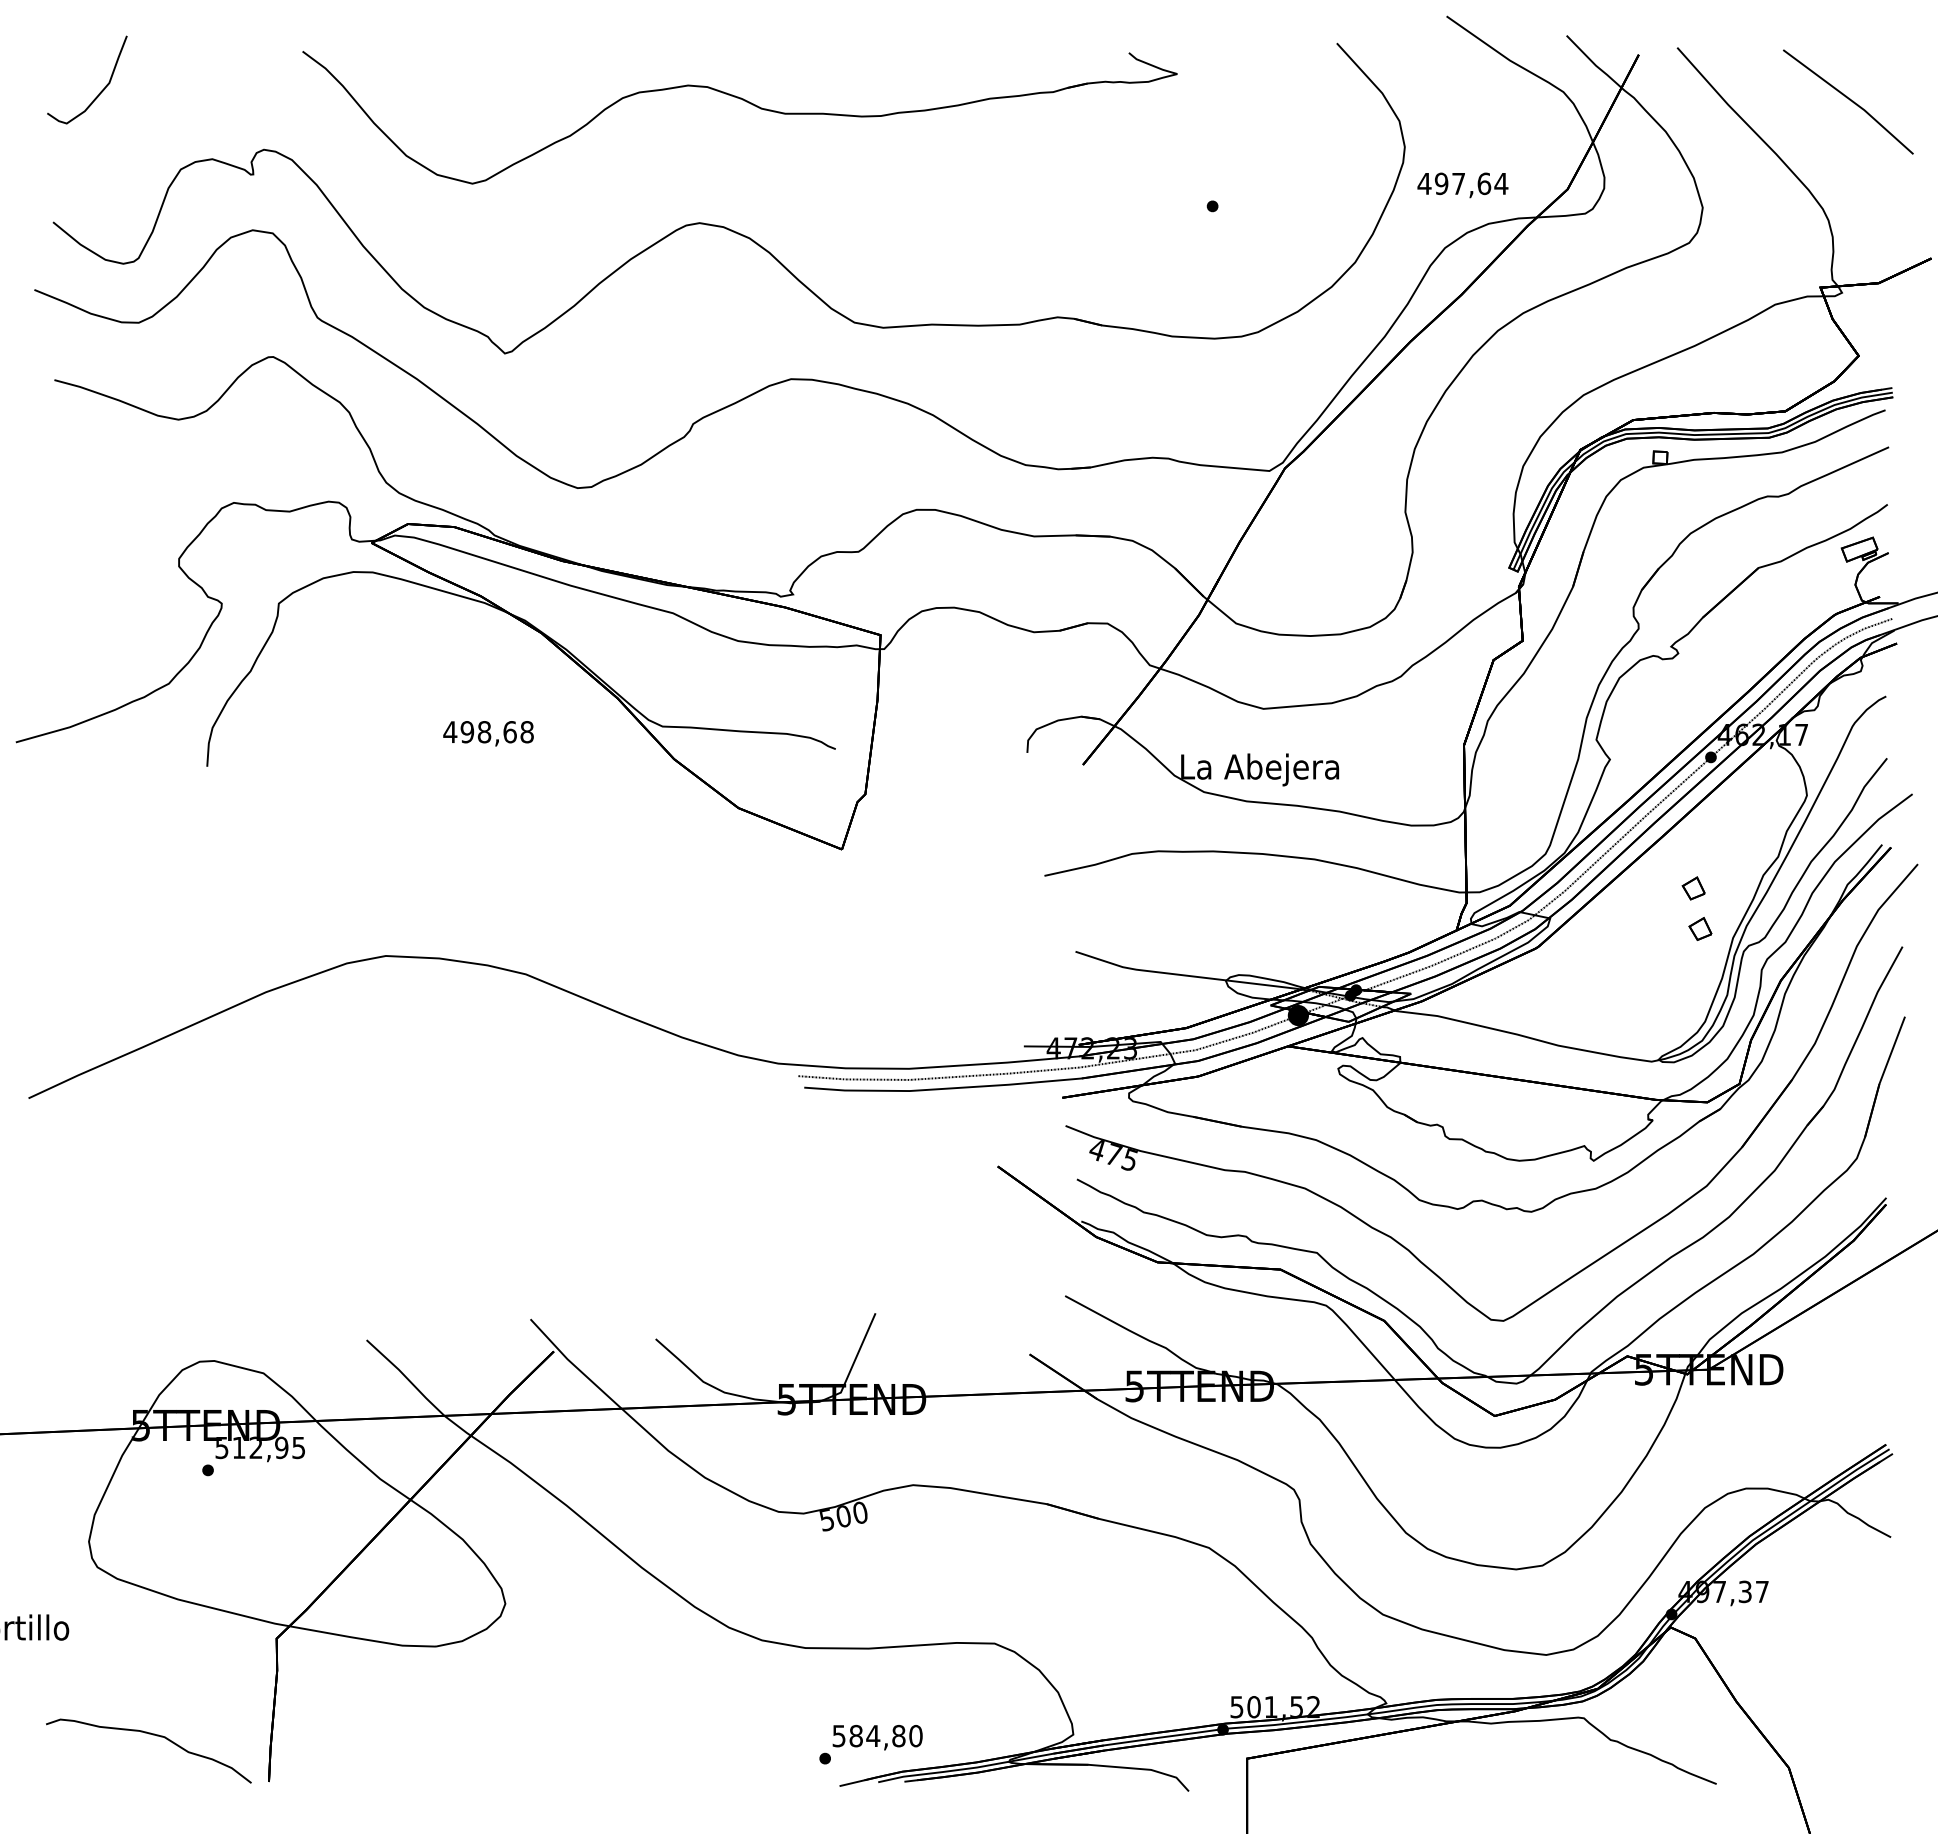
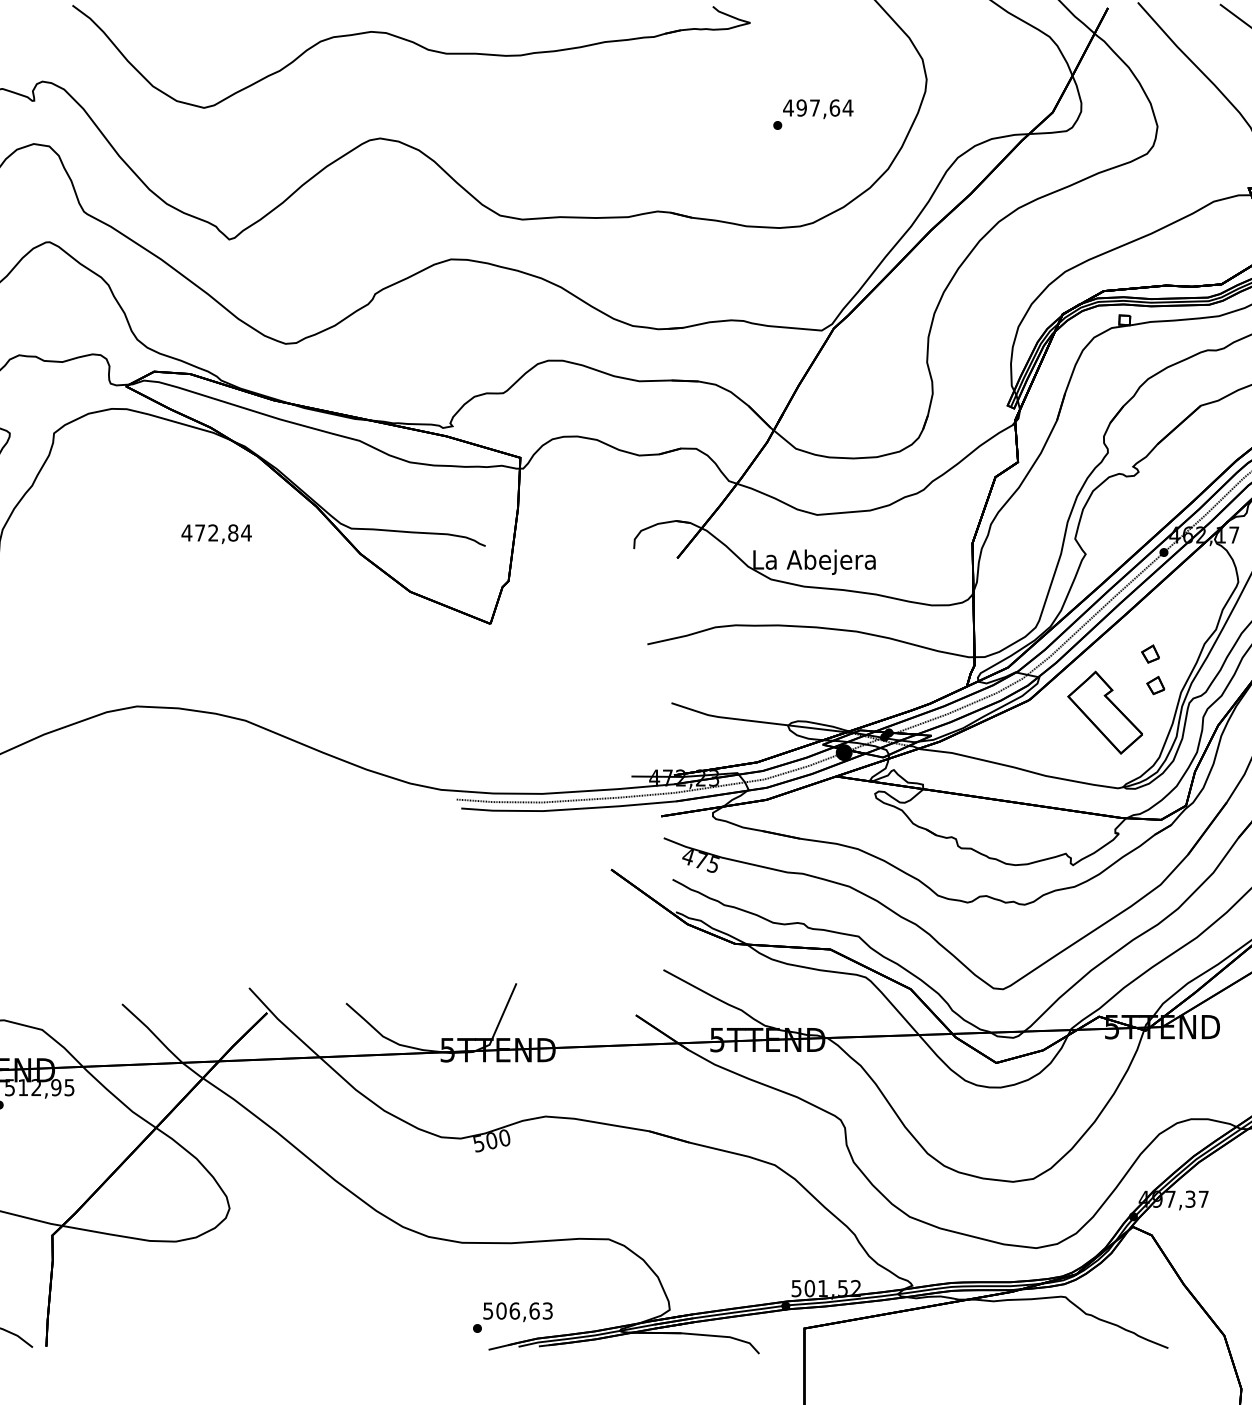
text: (1462, 185) -> (817, 109), moved
text: (497, 732) -> (223, 533), 498,68 -> 472,84
part: (1634, 963) -> (1104, 712), added
text: (885, 1735) -> (524, 1310), 584,80 -> 506,63

